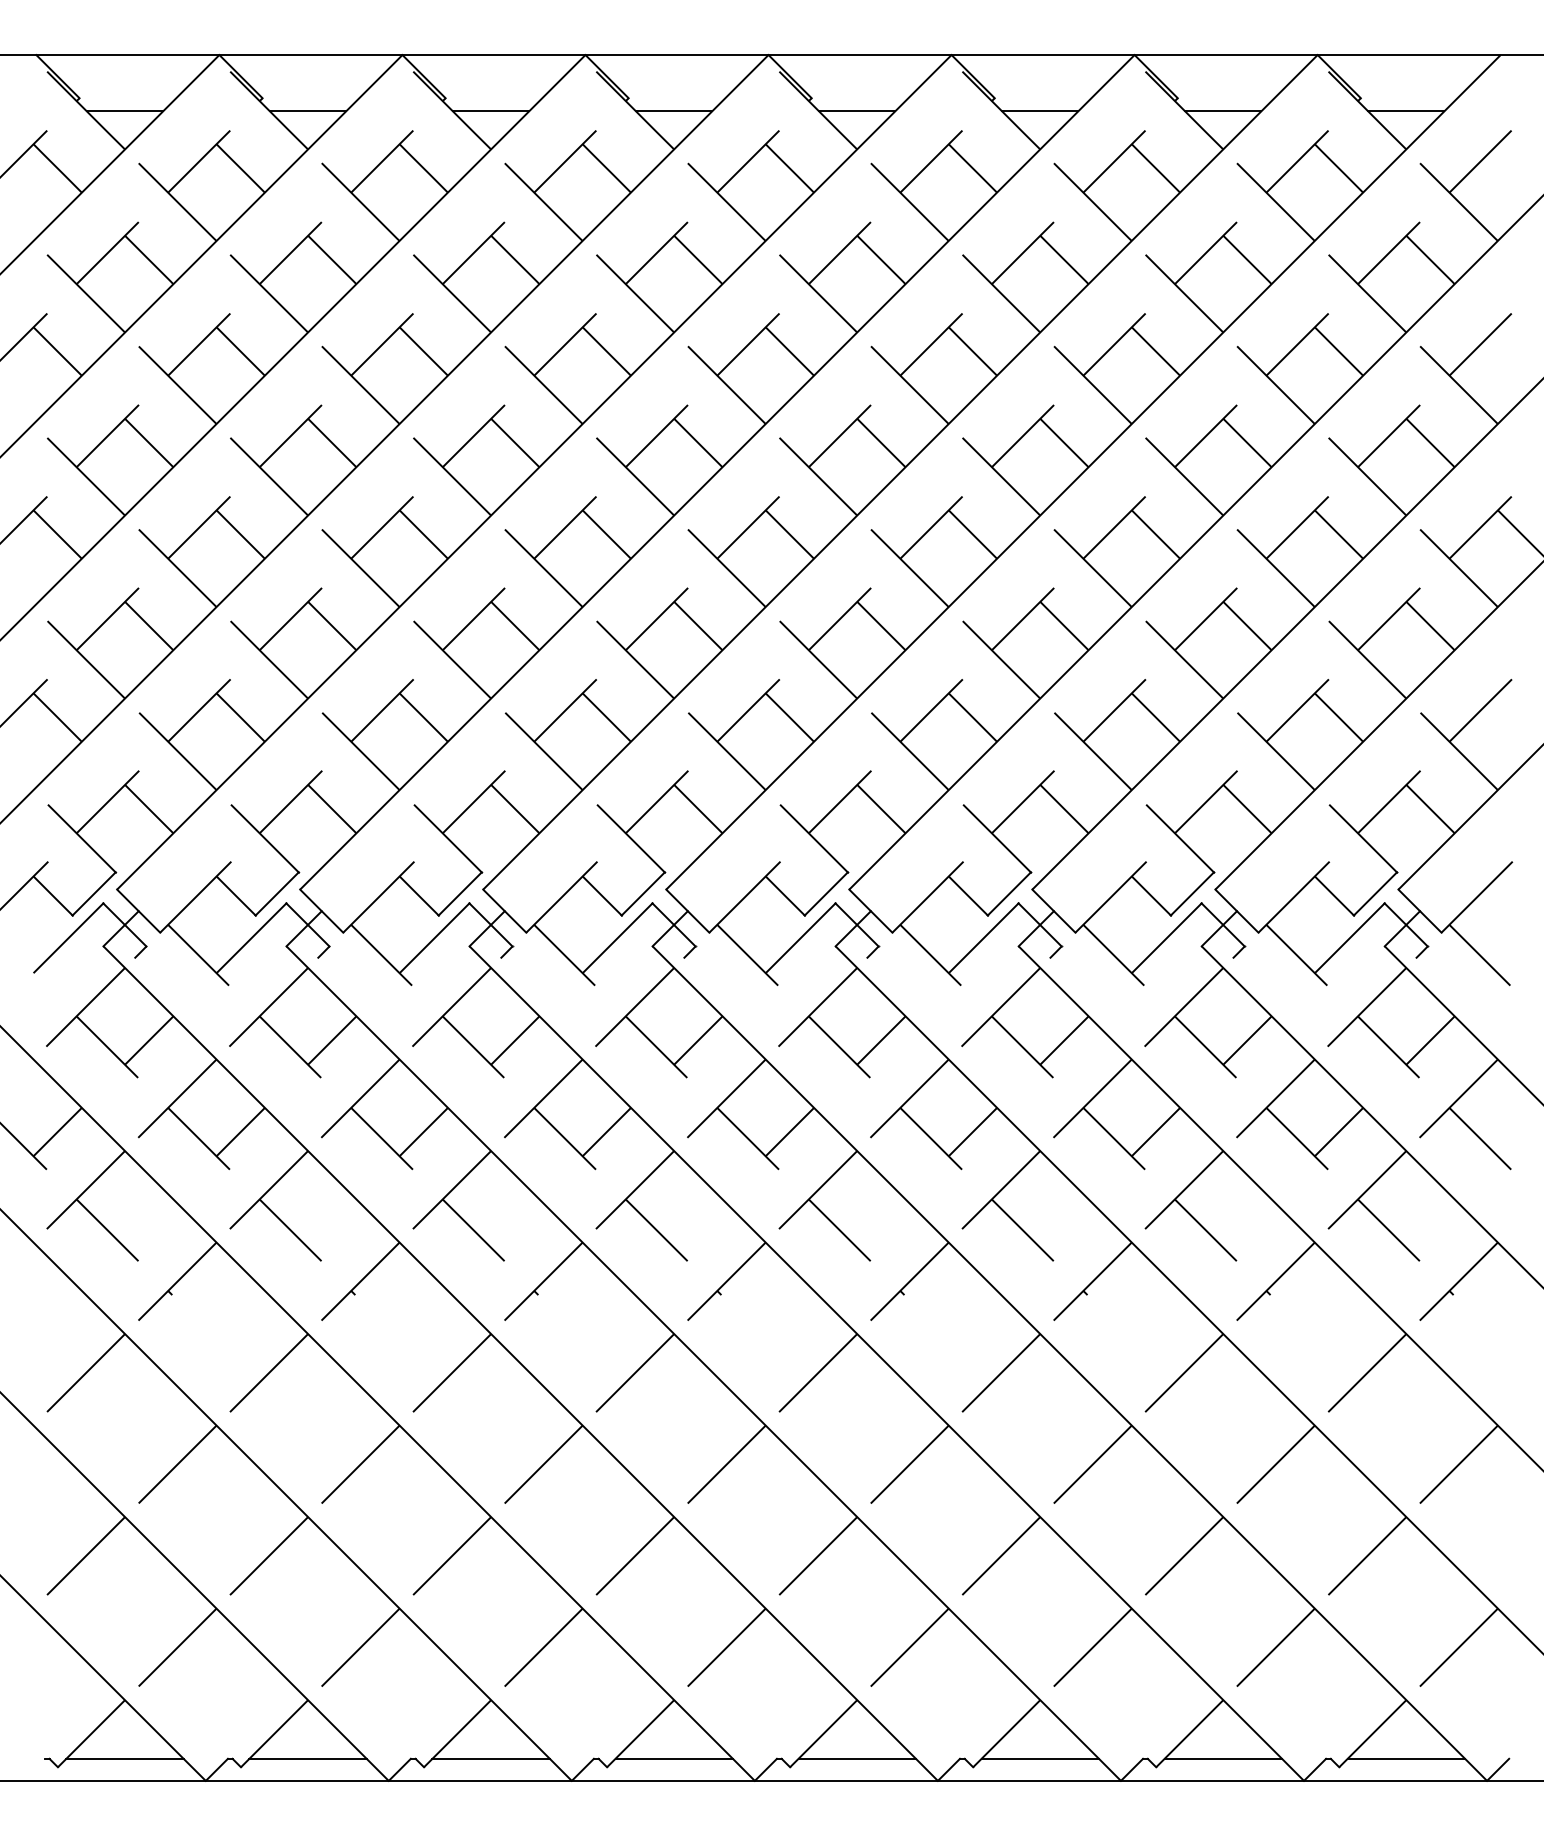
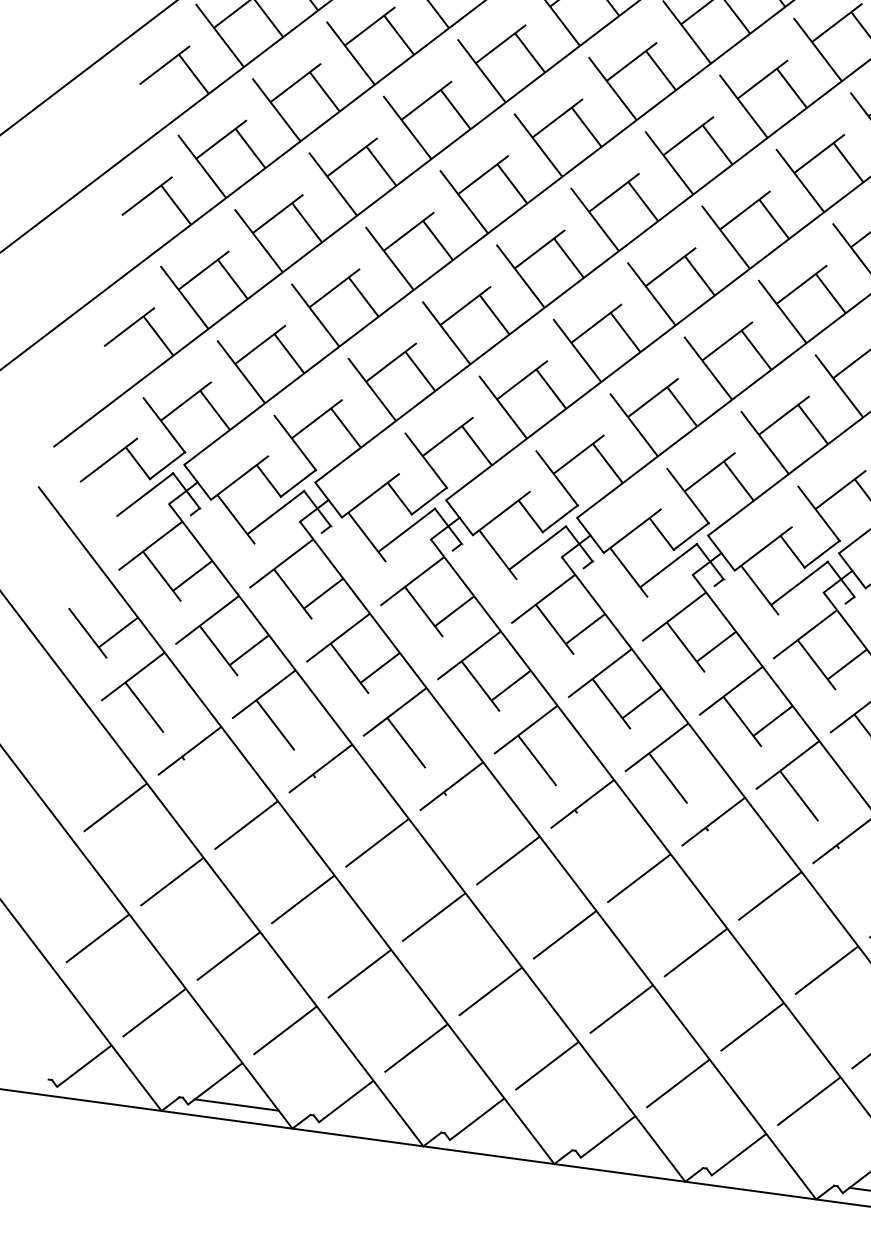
line: (124, 1758) -> (105, 1087), removed
line: (490, 1758) -> (367, 1122), removed
line: (673, 1758) -> (498, 1140), removed
line: (856, 1758) -> (629, 1157), removed
line: (1039, 1758) -> (760, 1175), removed

